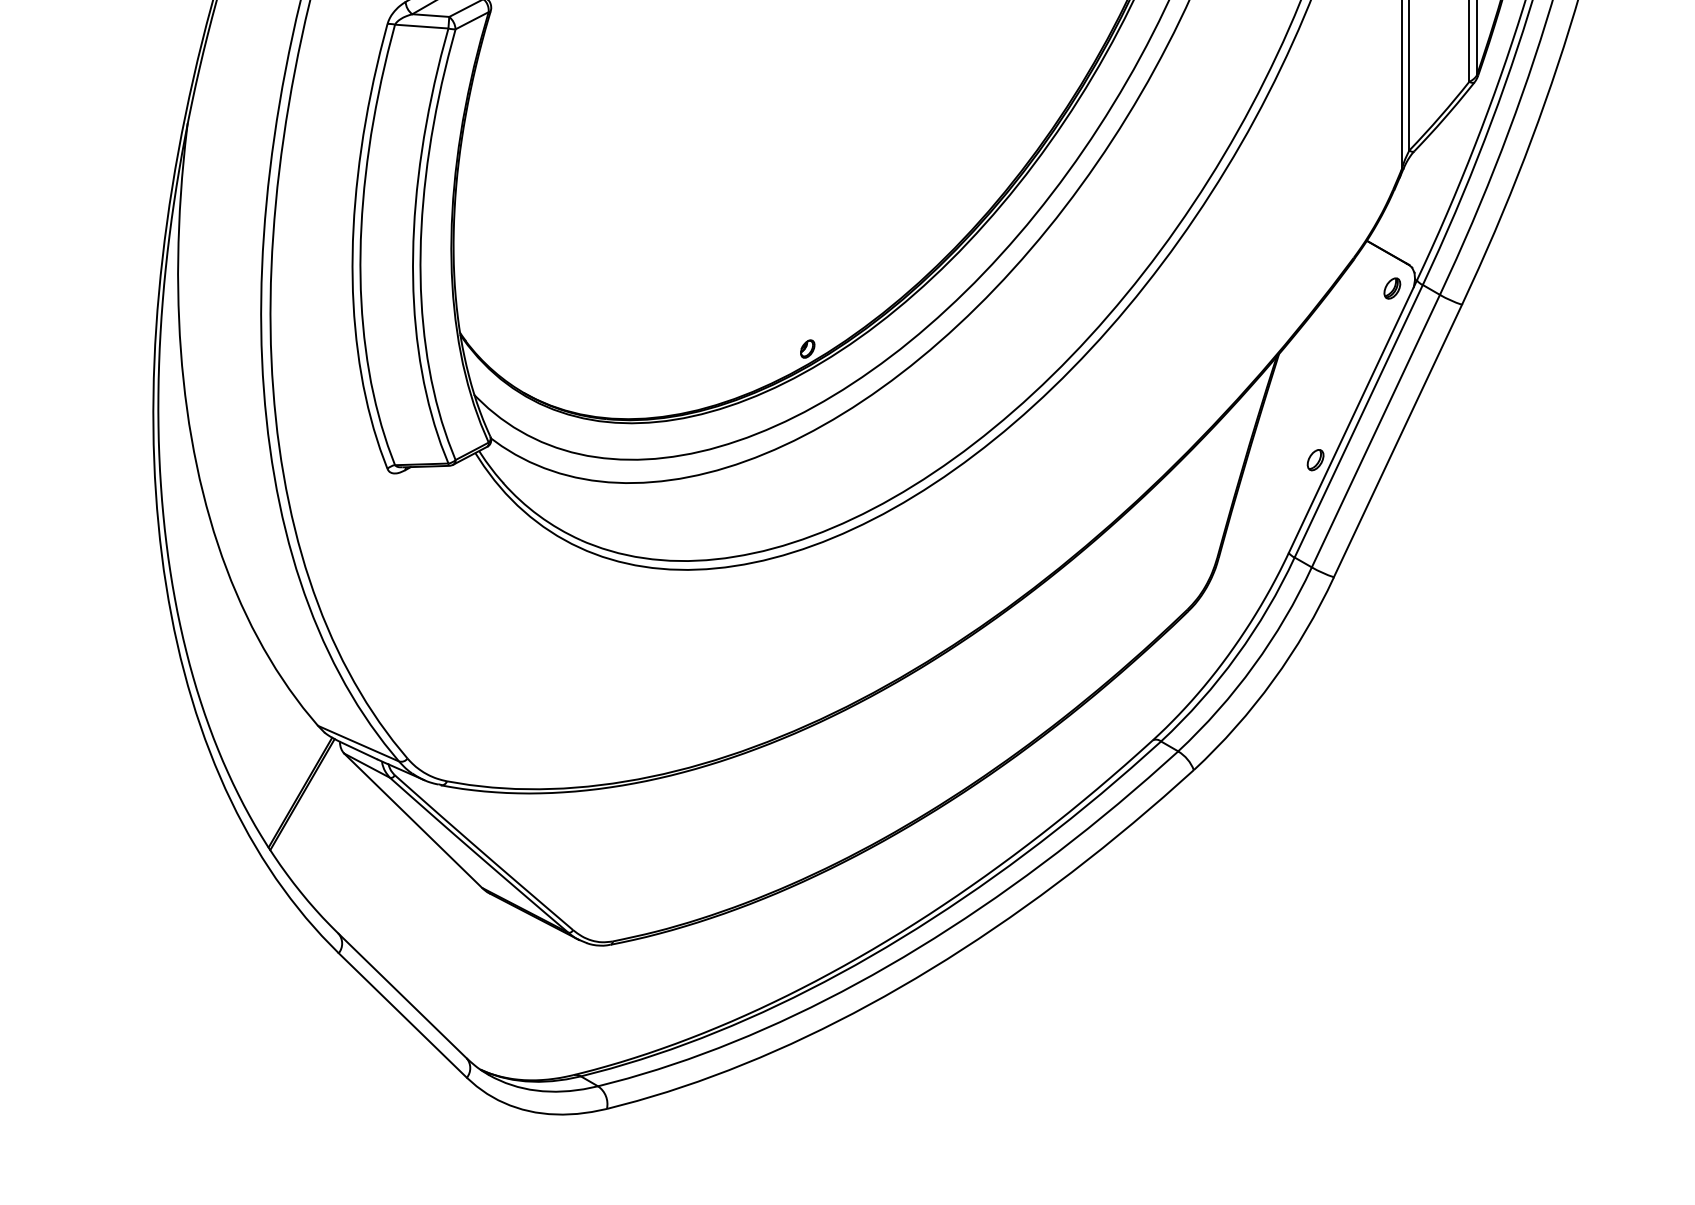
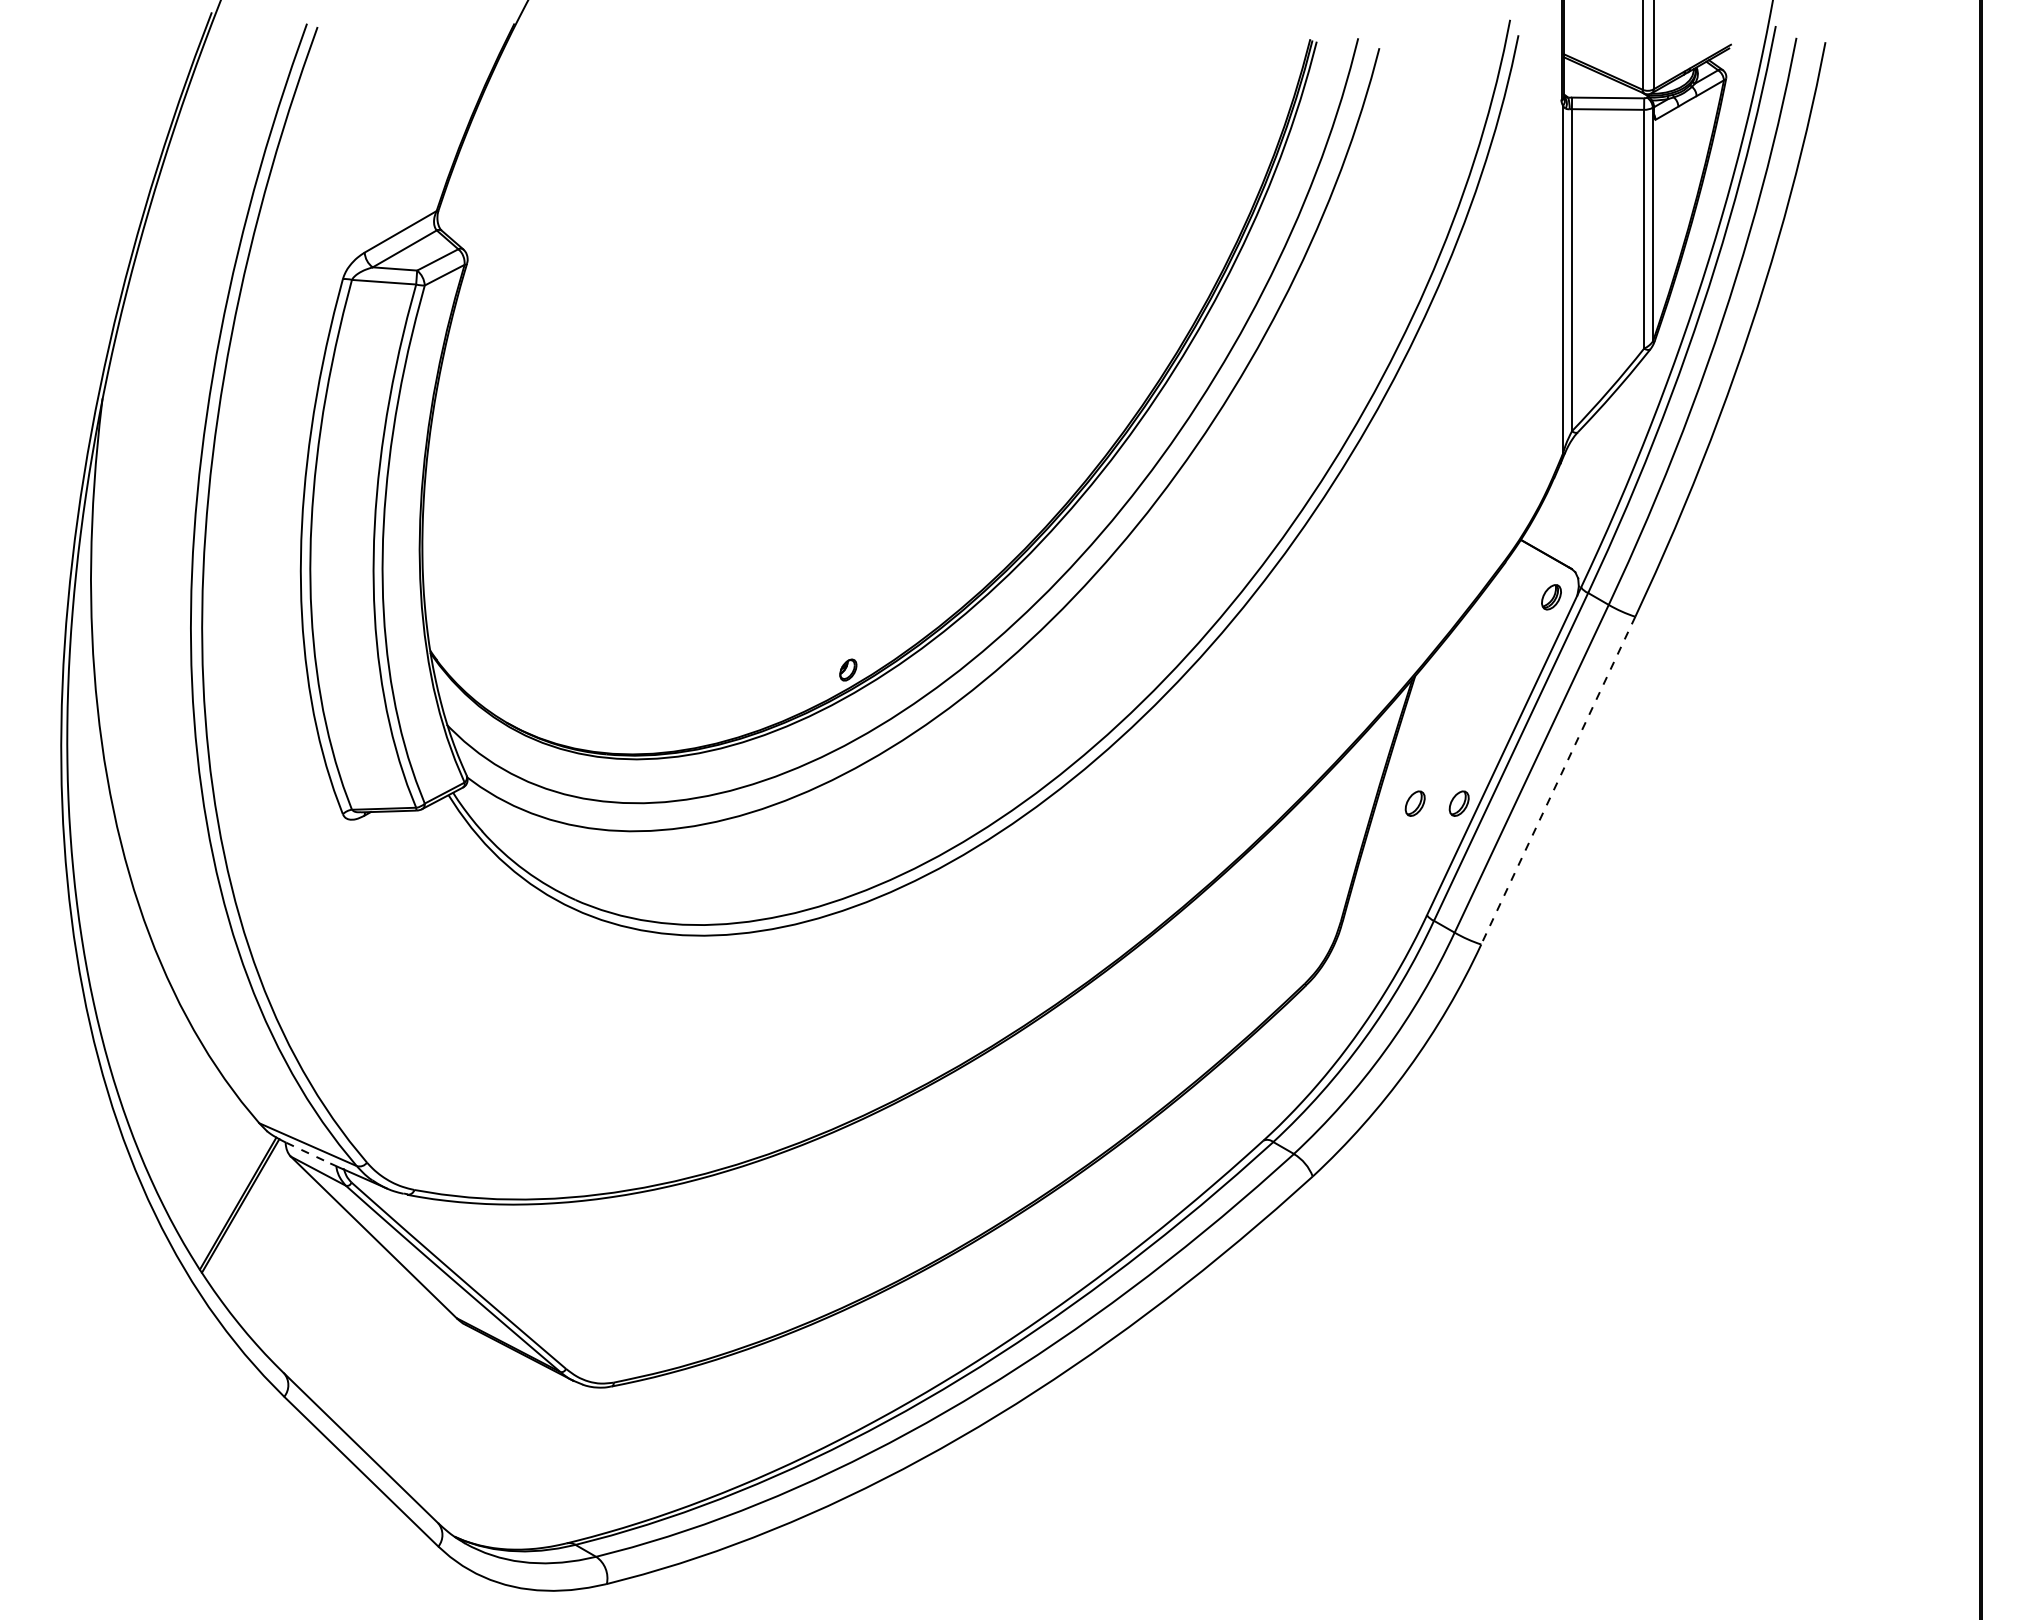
line: (1398, 441) -> (1558, 781), solid -> dashed
part: (1278, 459) -> (1414, 803), added
line: (358, 750) -> (308, 1153), solid -> dashed

